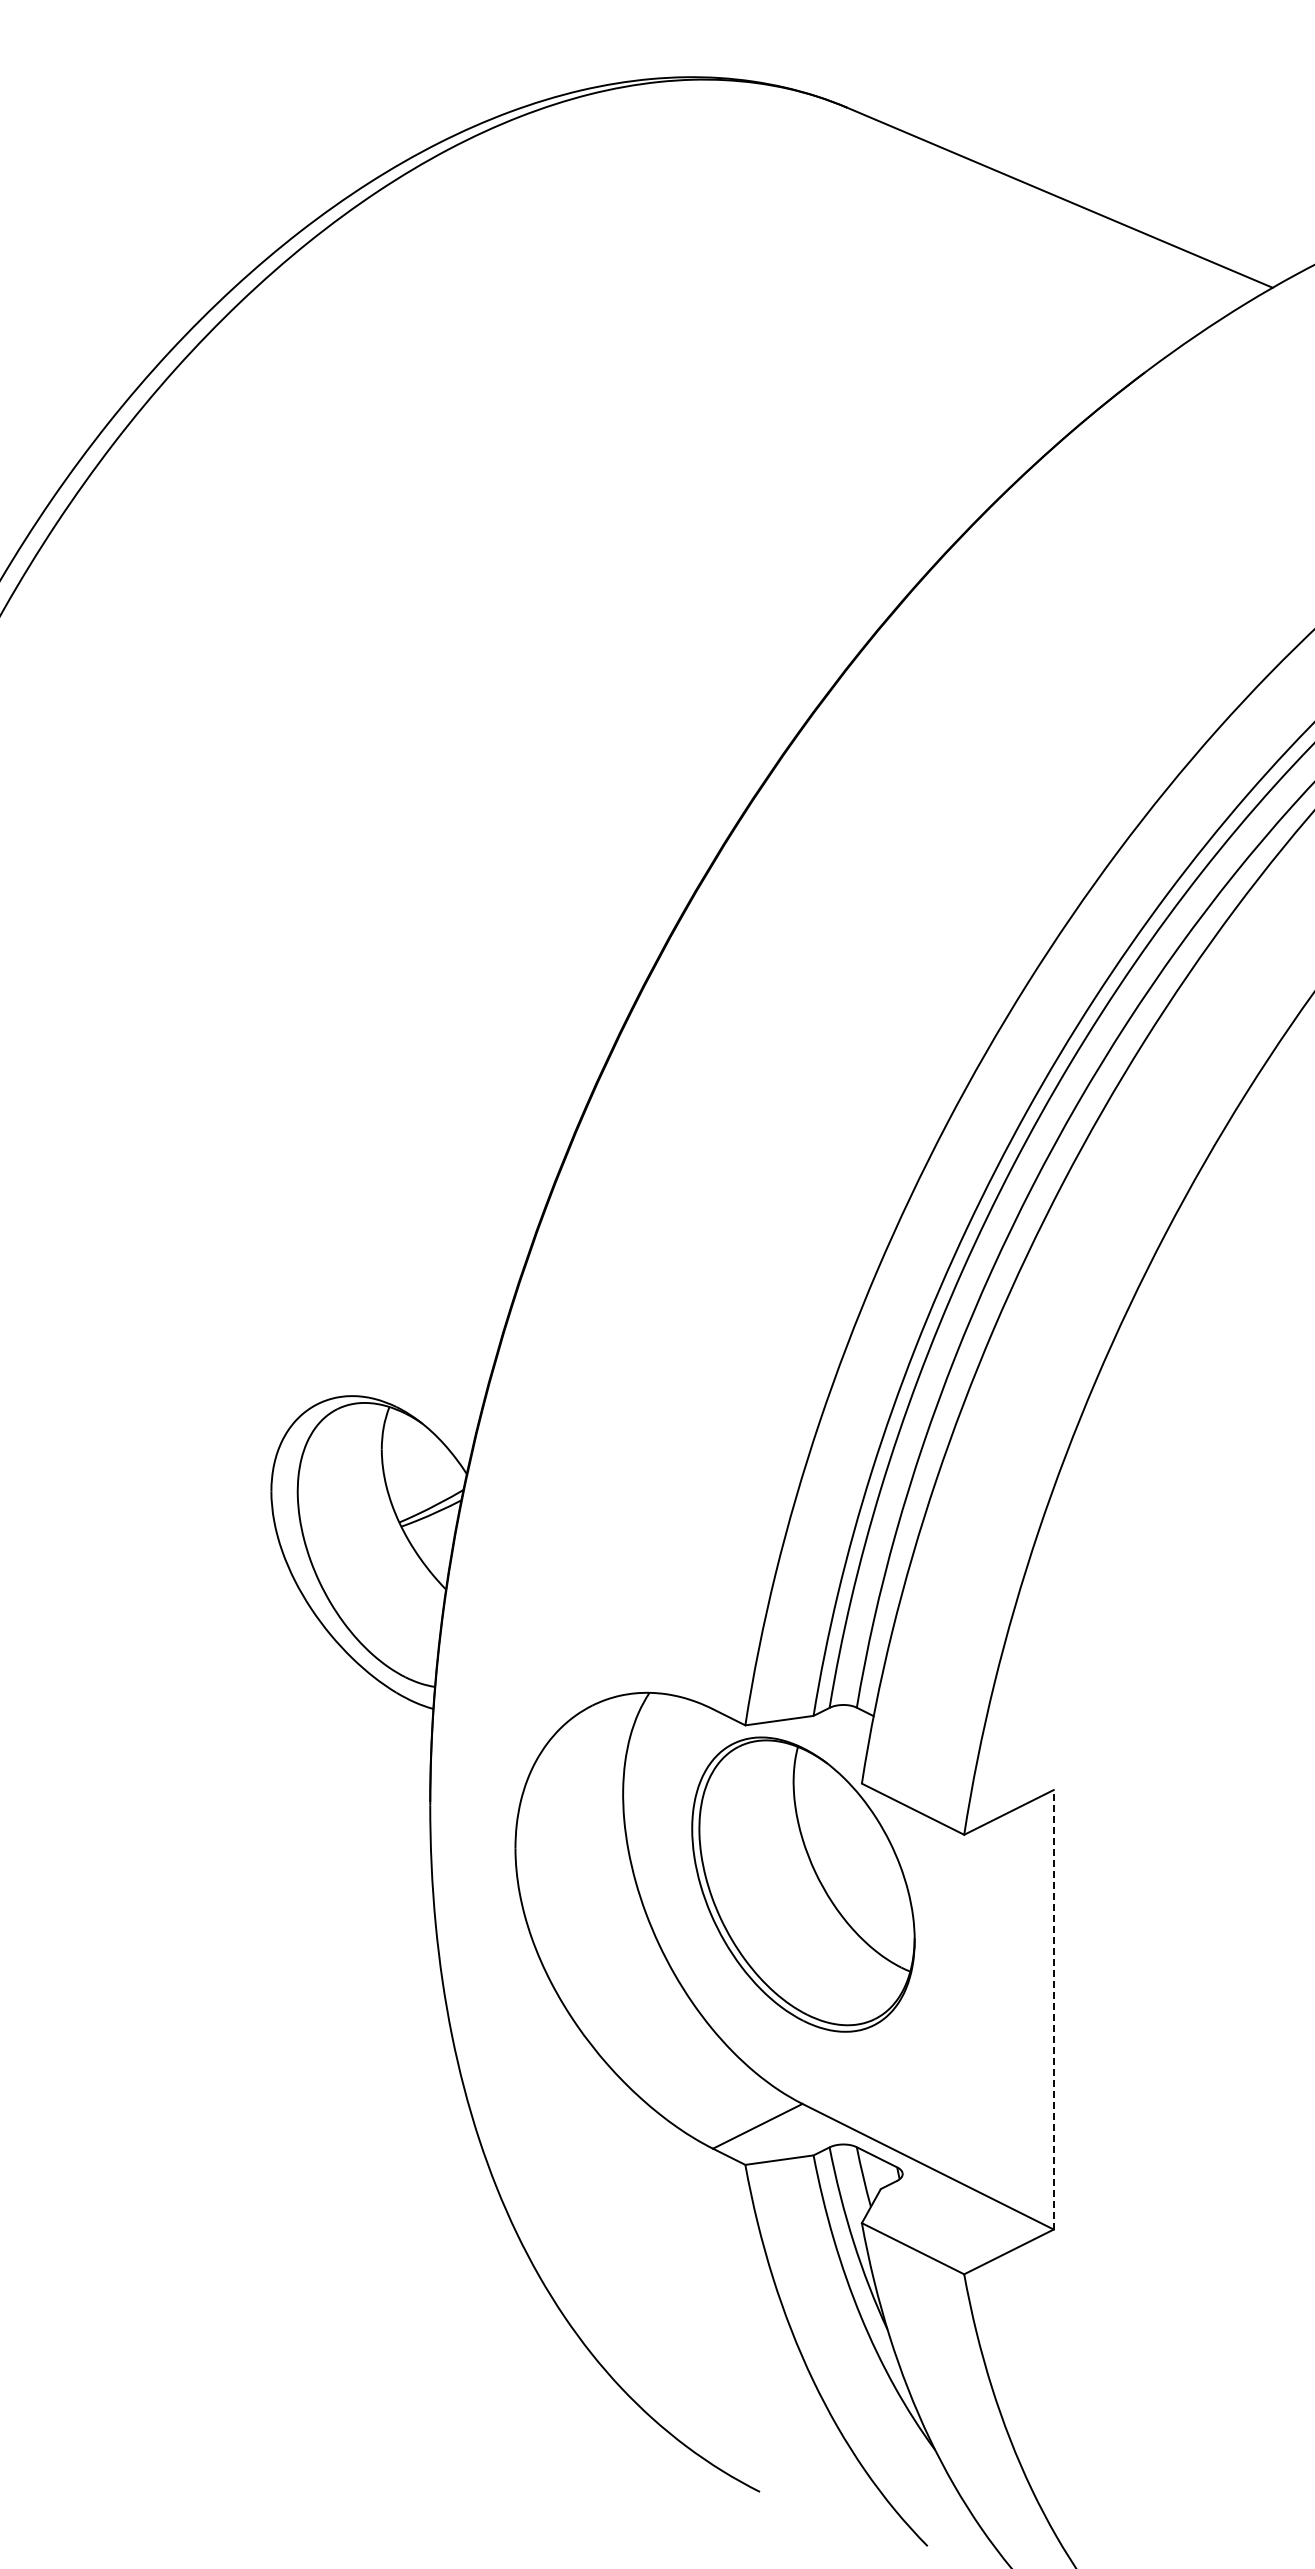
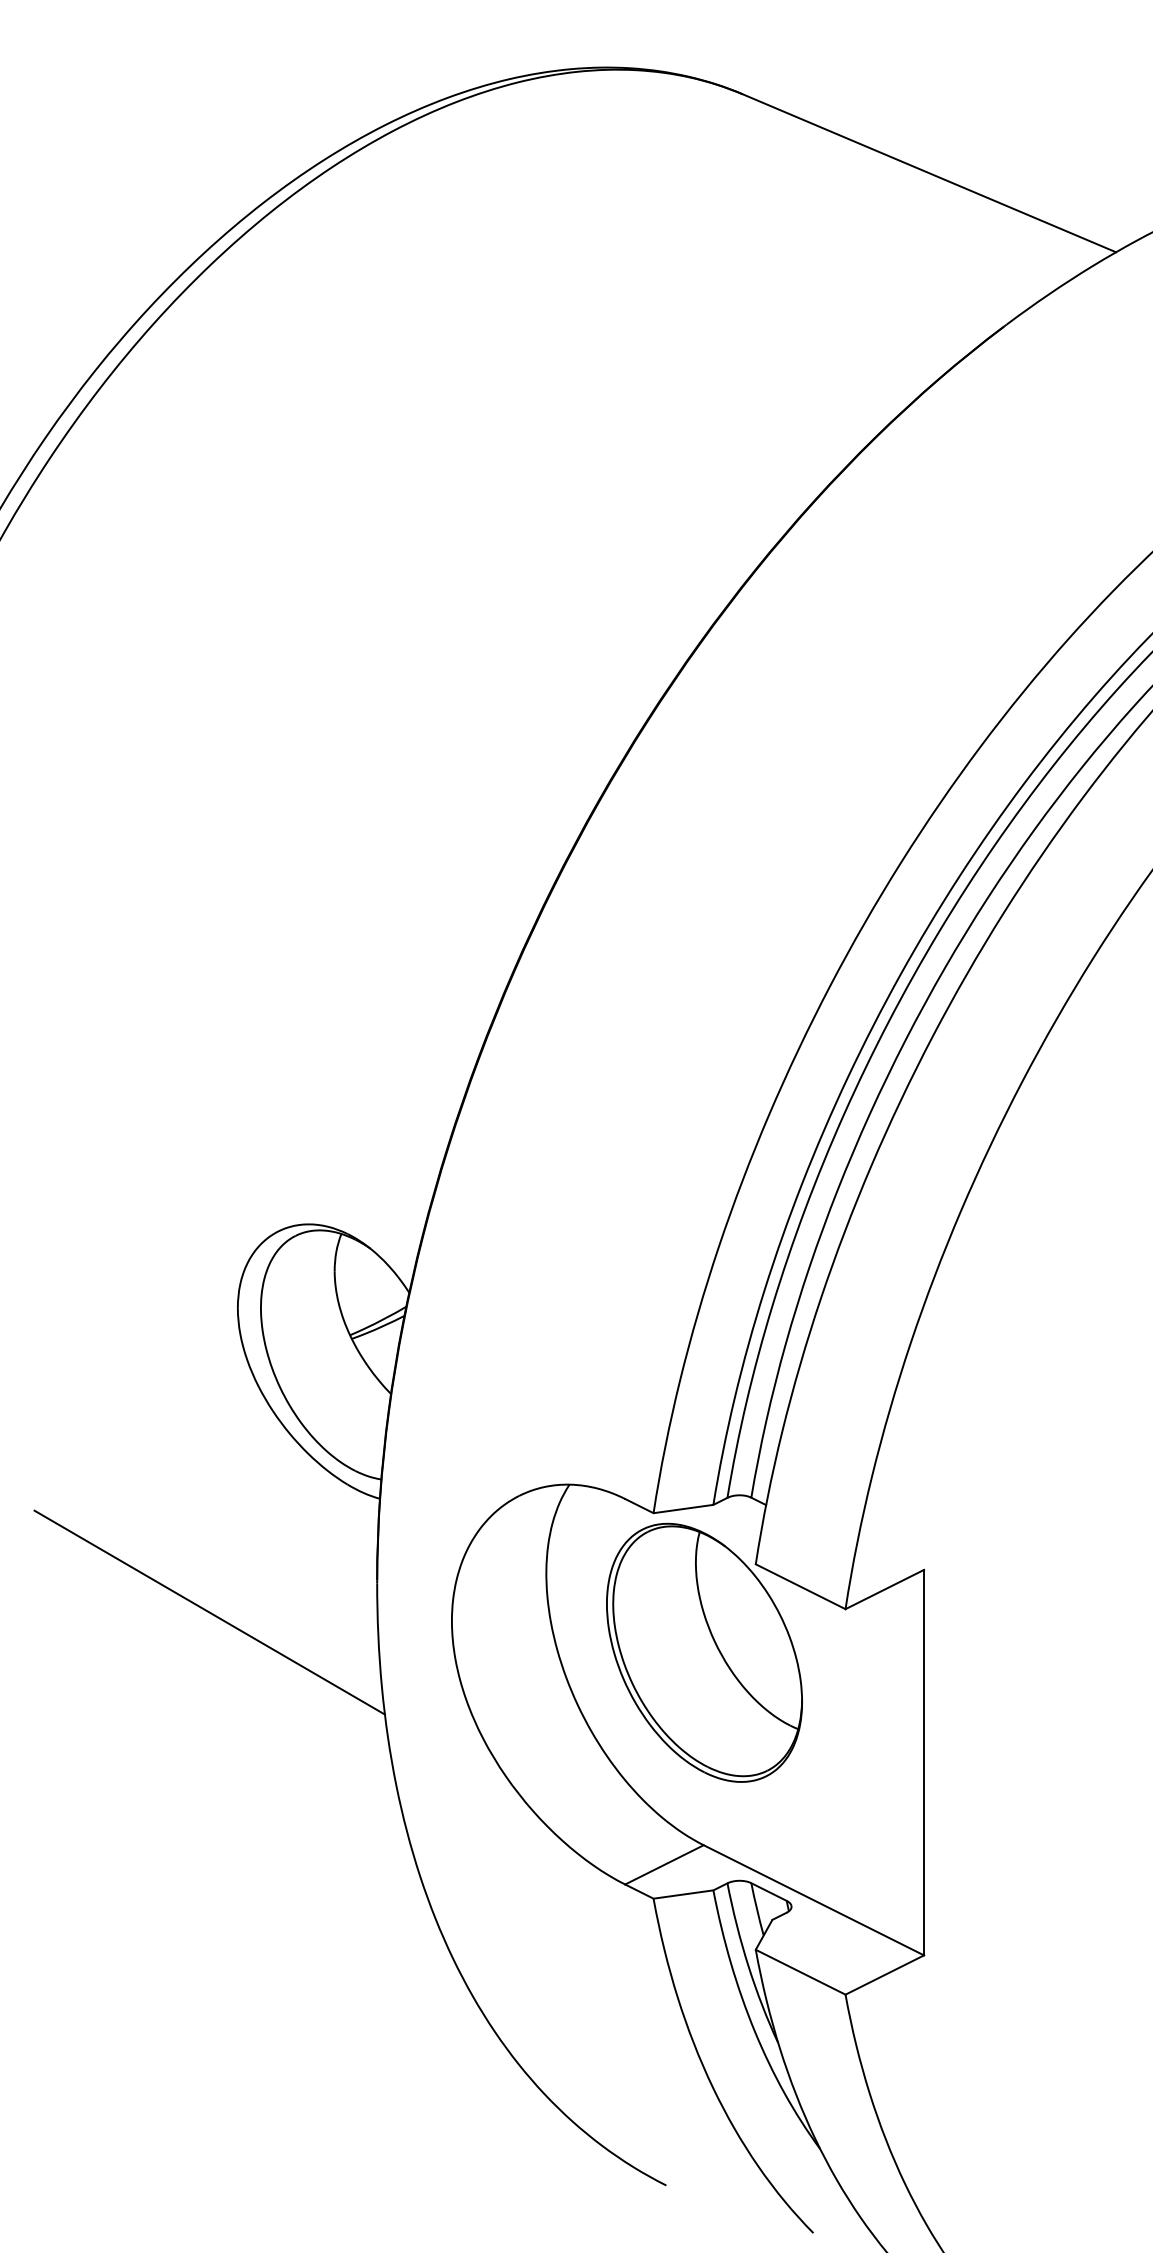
line: (239, 1838) -> (209, 1612), added
line: (1053, 2009) -> (923, 1762), dashed -> solid

